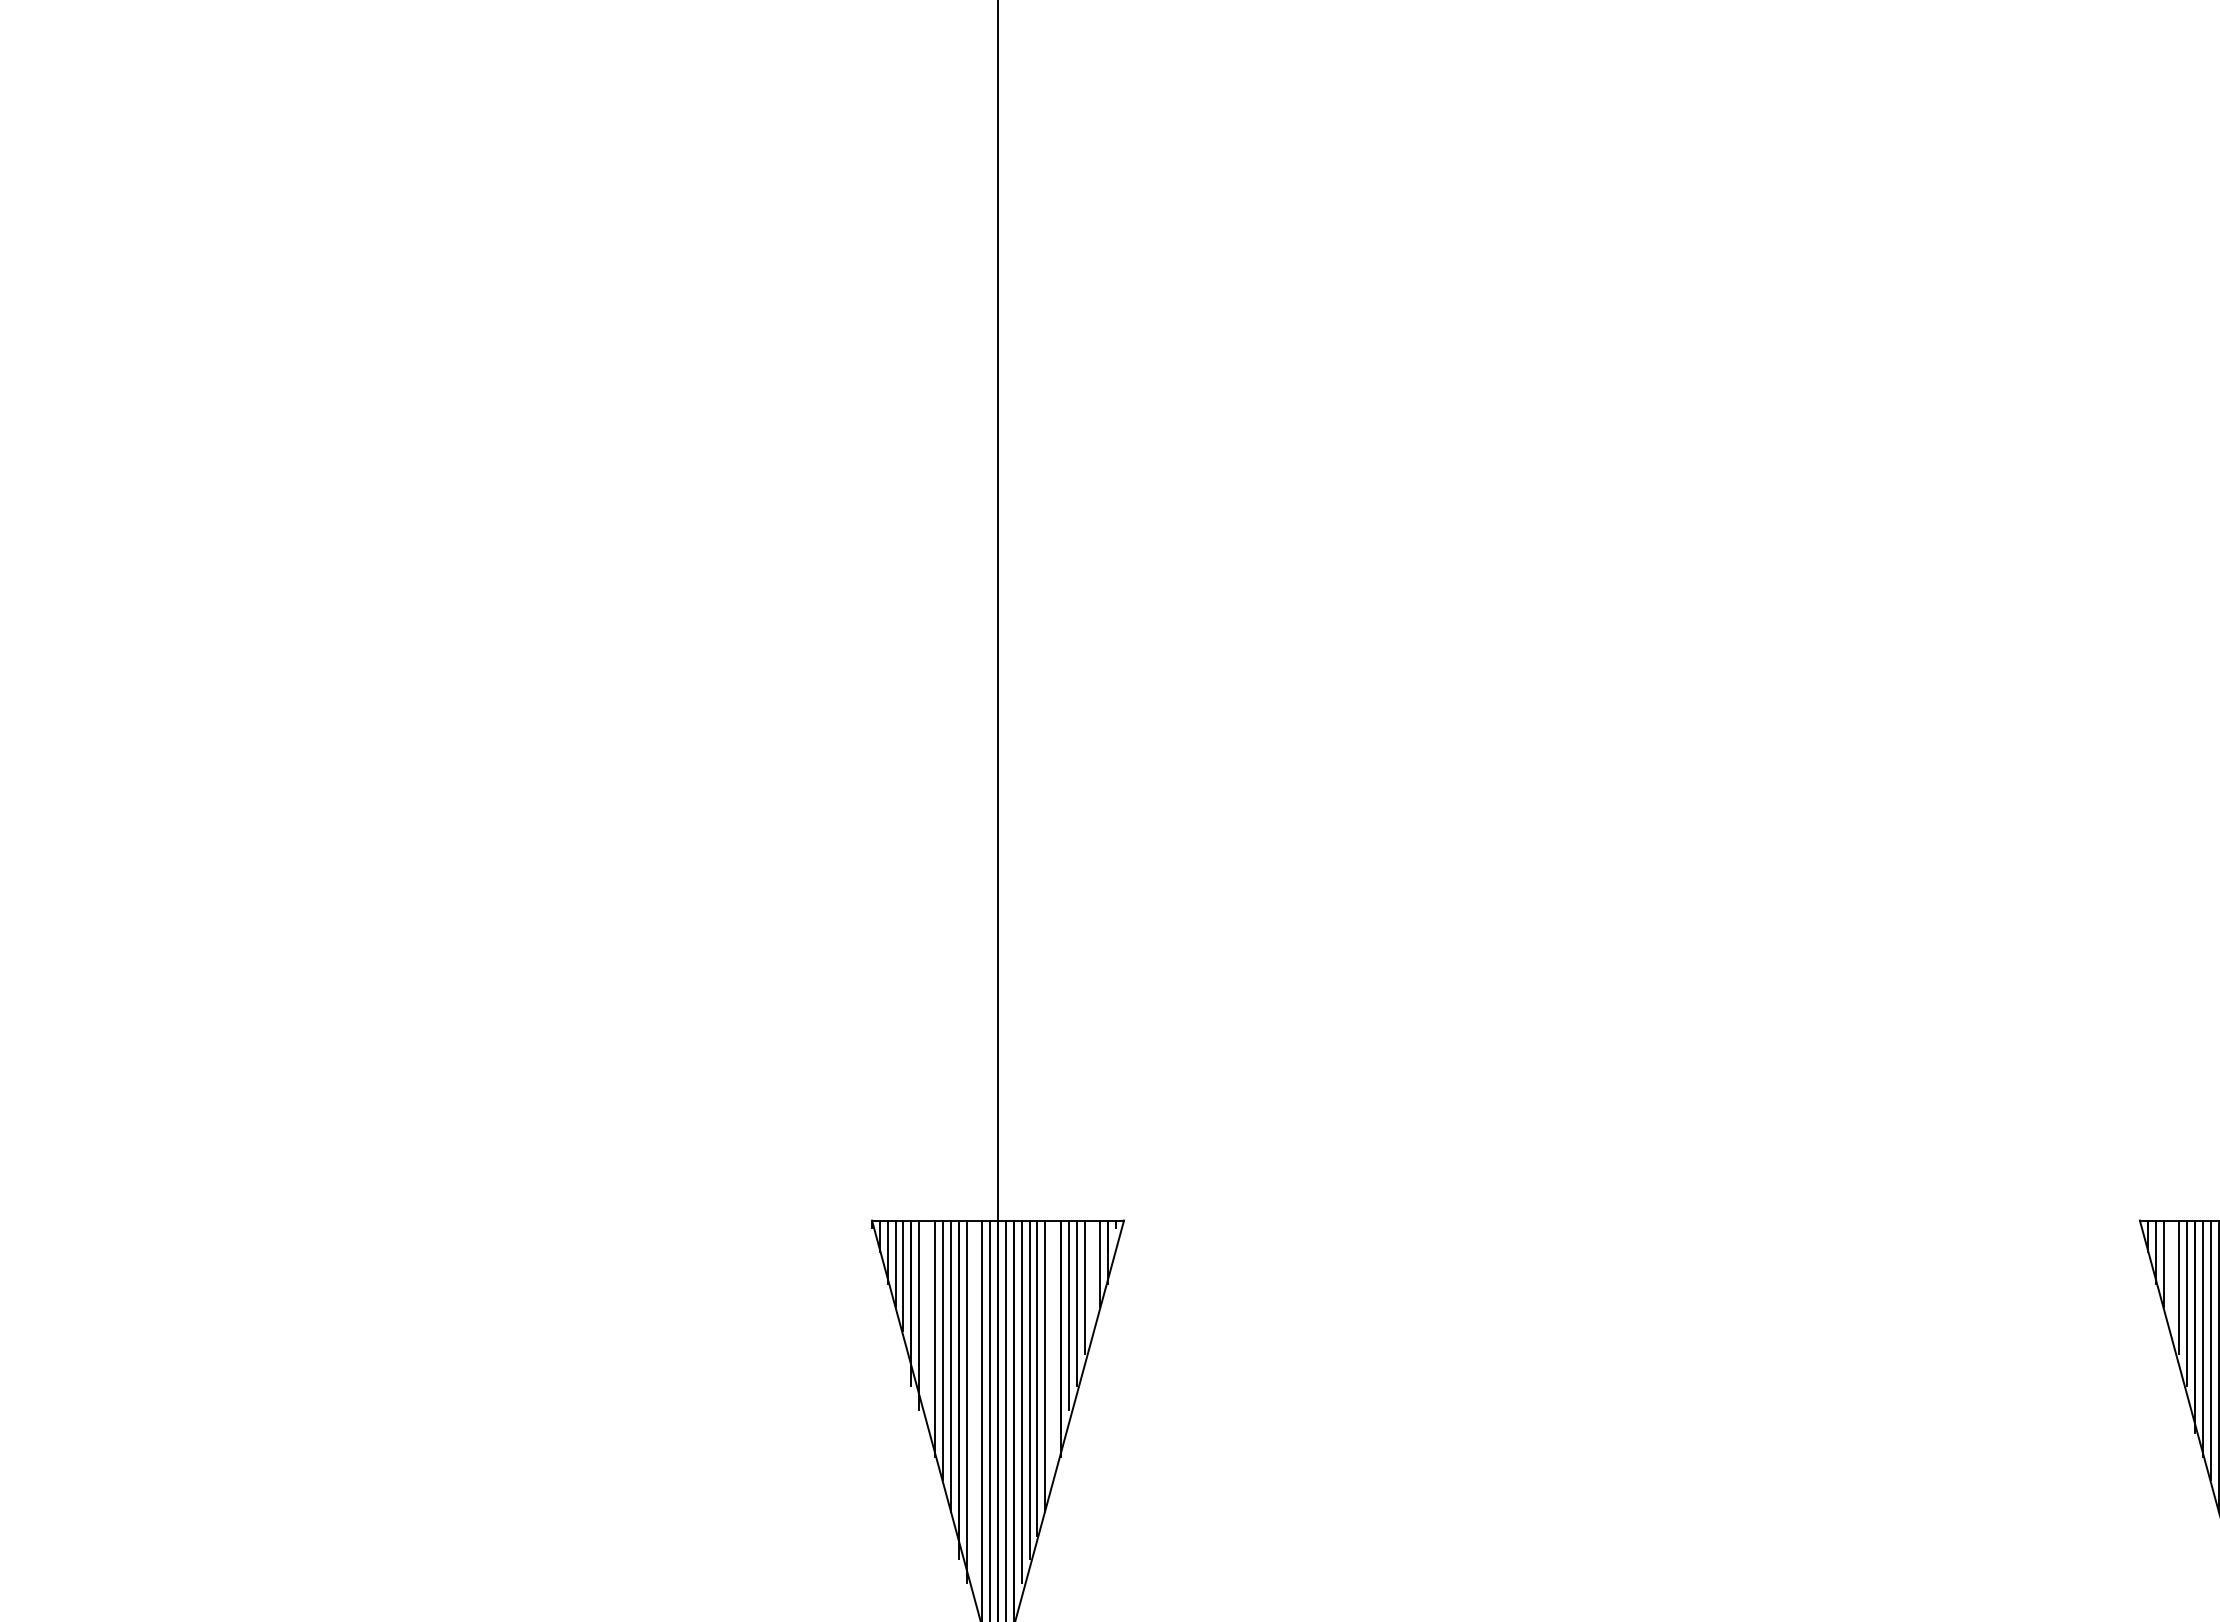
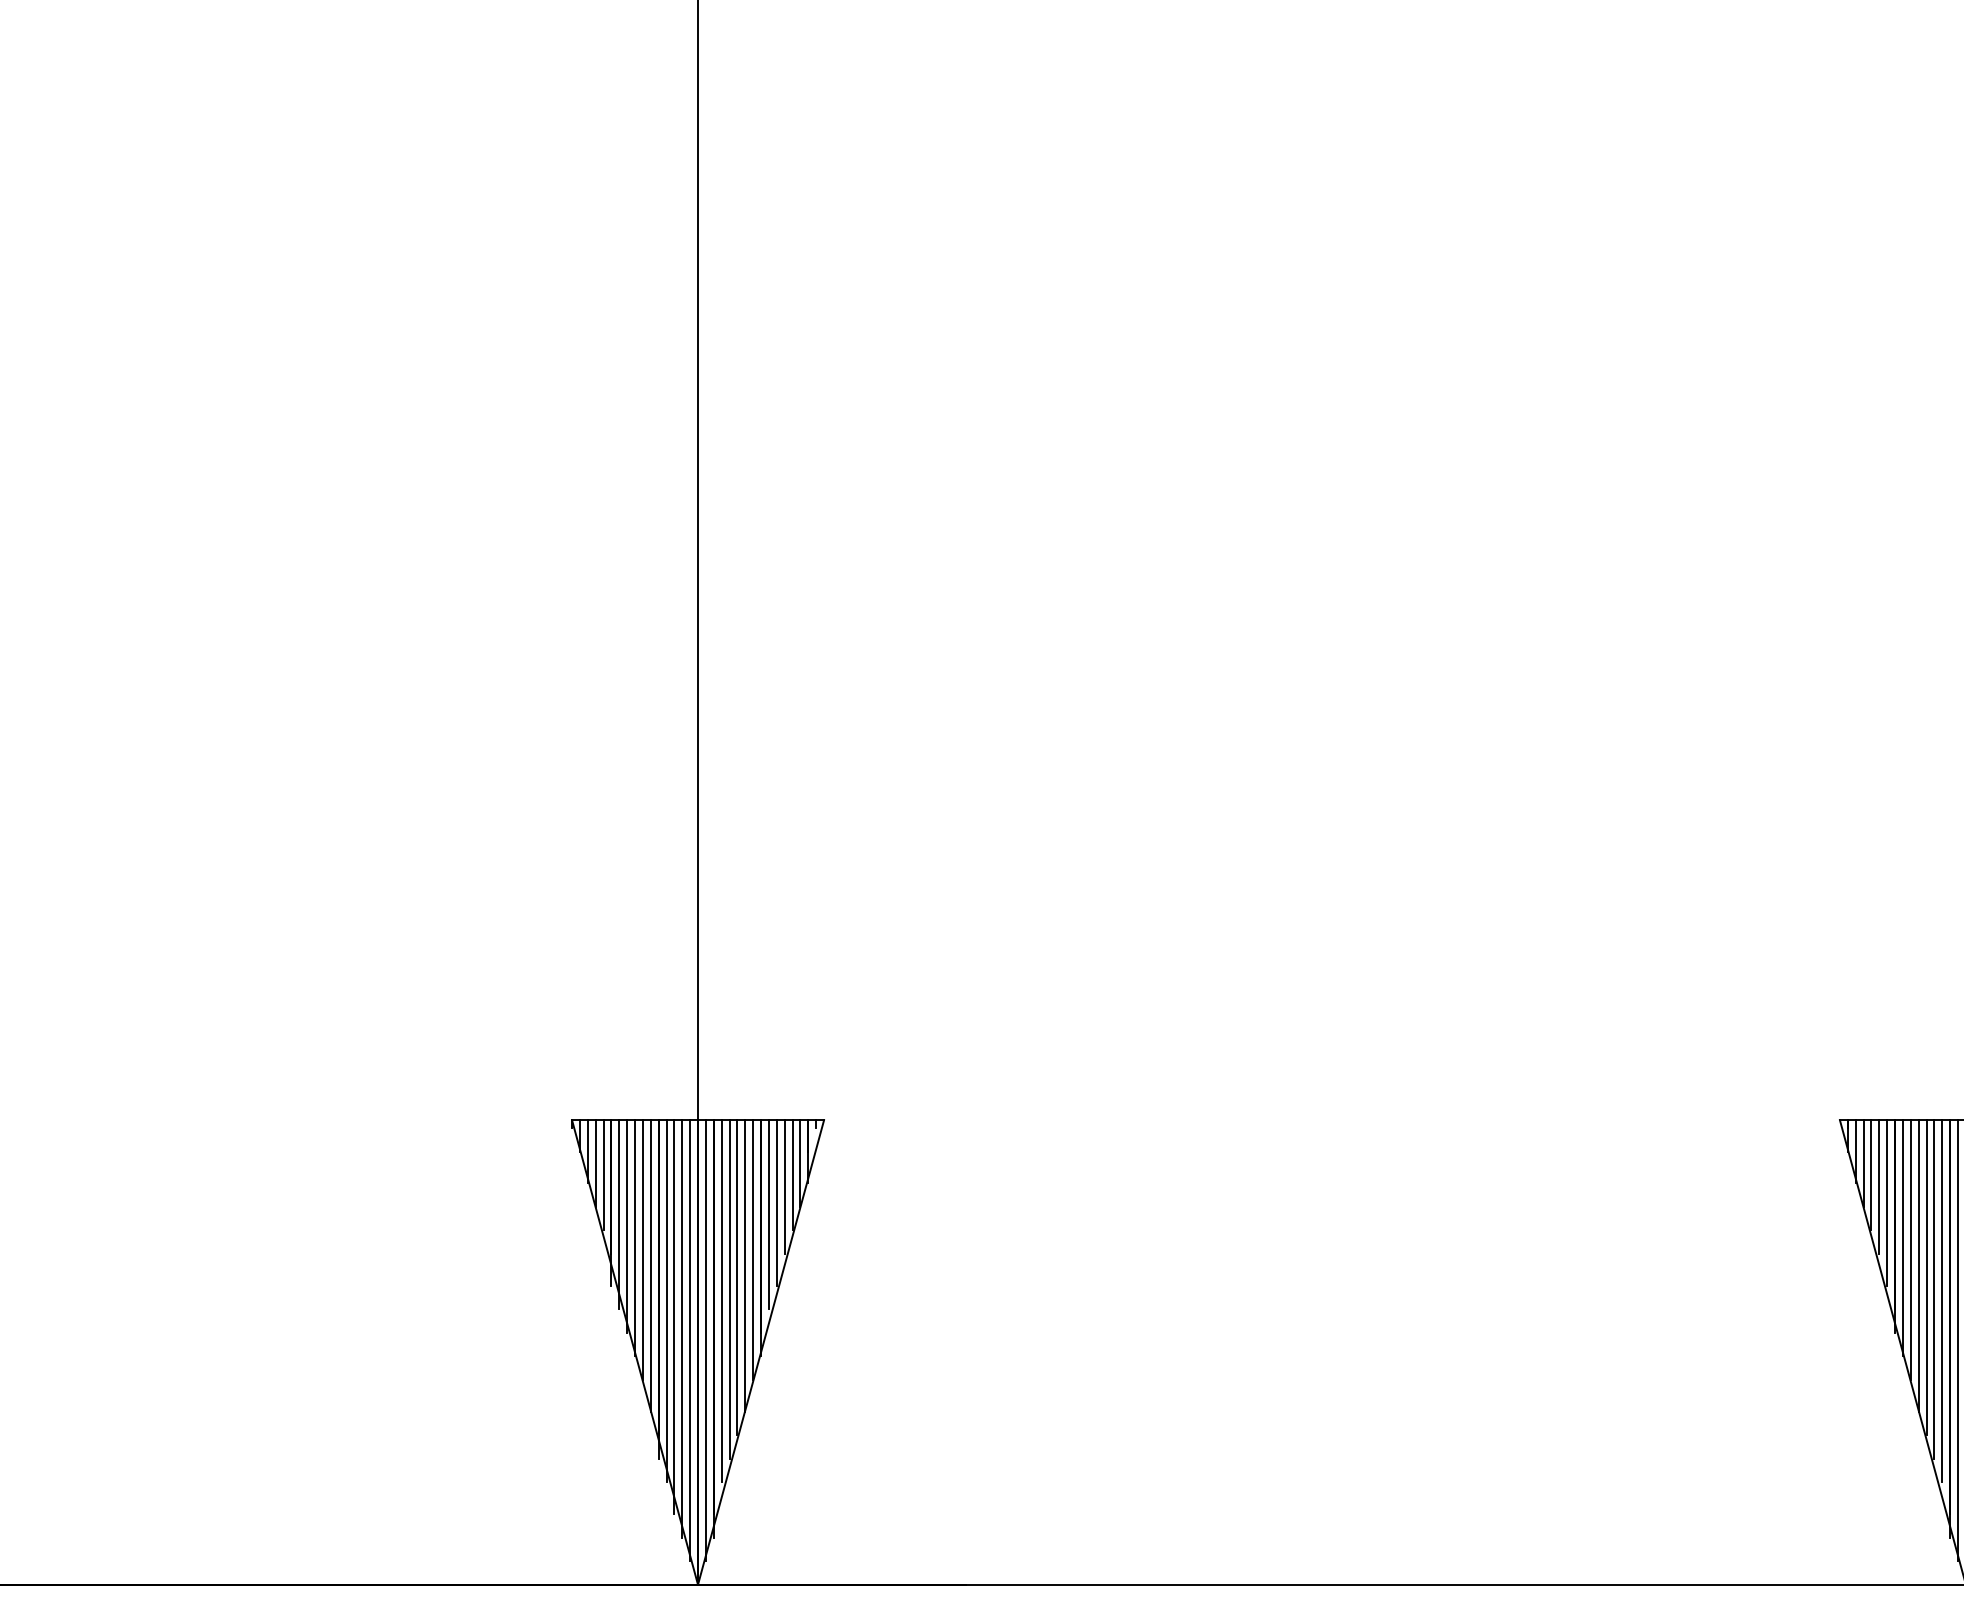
line: (1092, 1275) -> (792, 1175), added
line: (2171, 1275) -> (1871, 1175), added
line: (927, 1326) -> (627, 1226), added
line: (1053, 1350) -> (753, 1250), added
line: (974, 1417) -> (674, 1317), added

